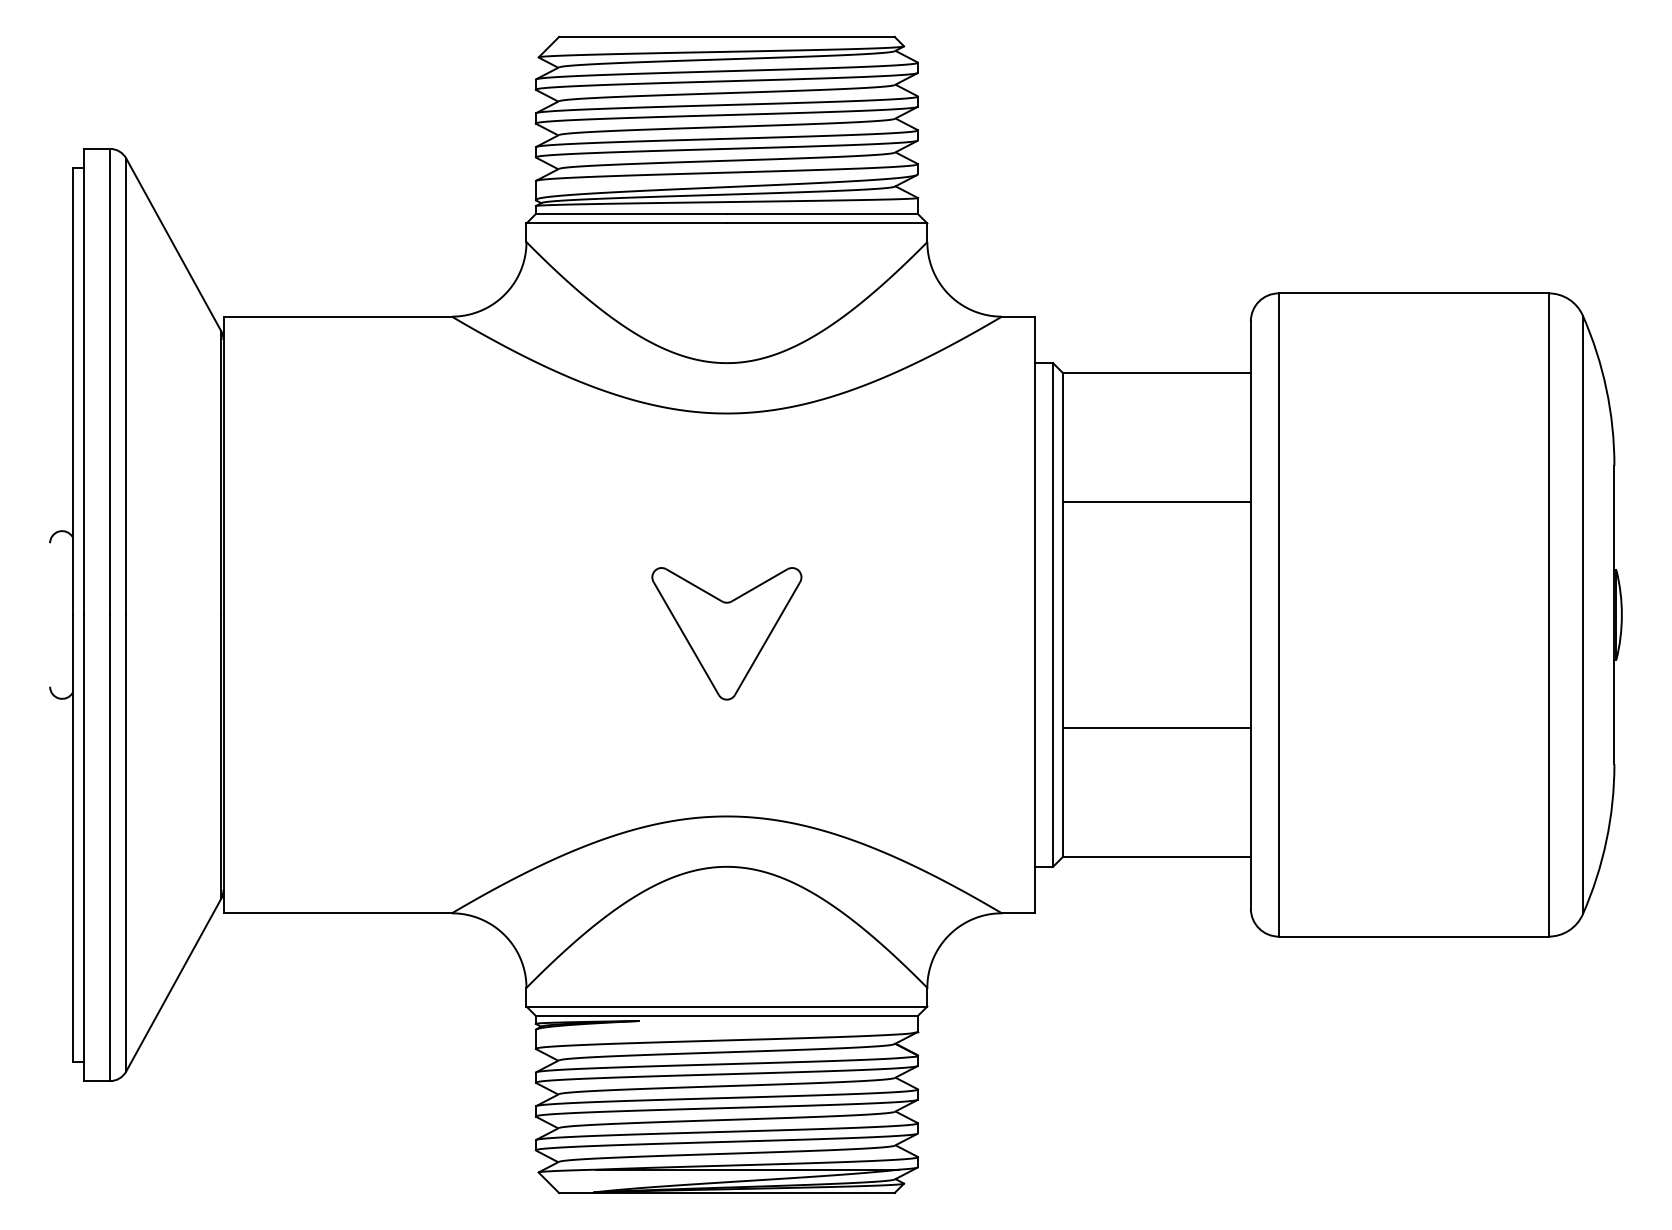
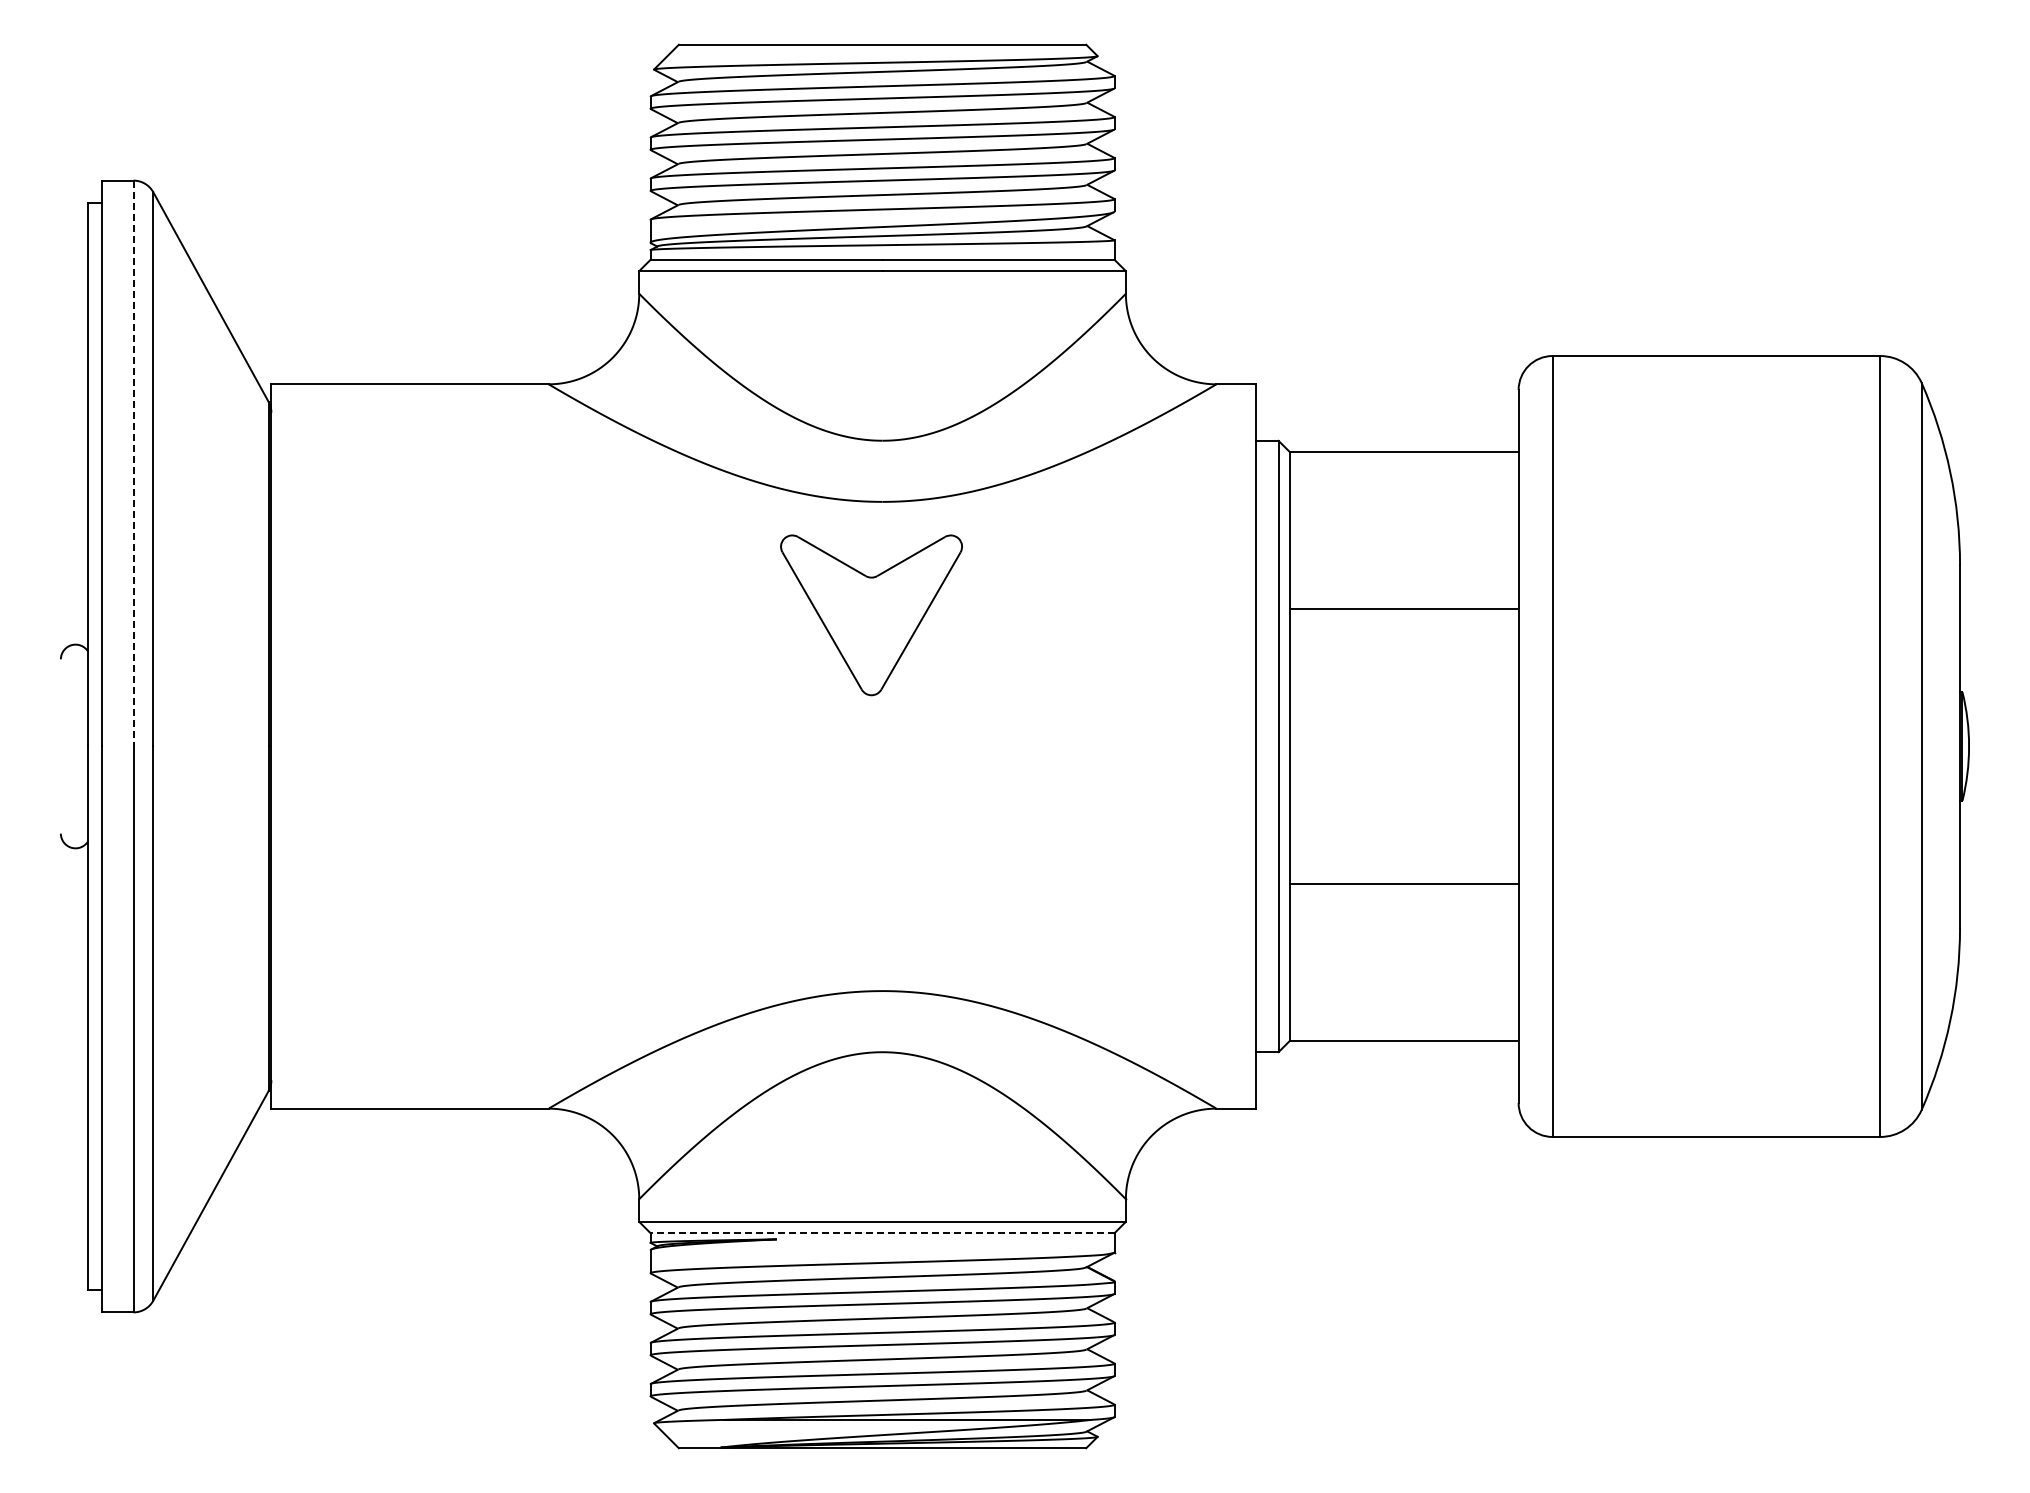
line: (109, 381) -> (133, 463), solid -> dashed
part: (726, 633) -> (871, 615), moved
line: (726, 1016) -> (882, 1233), solid -> dashed

